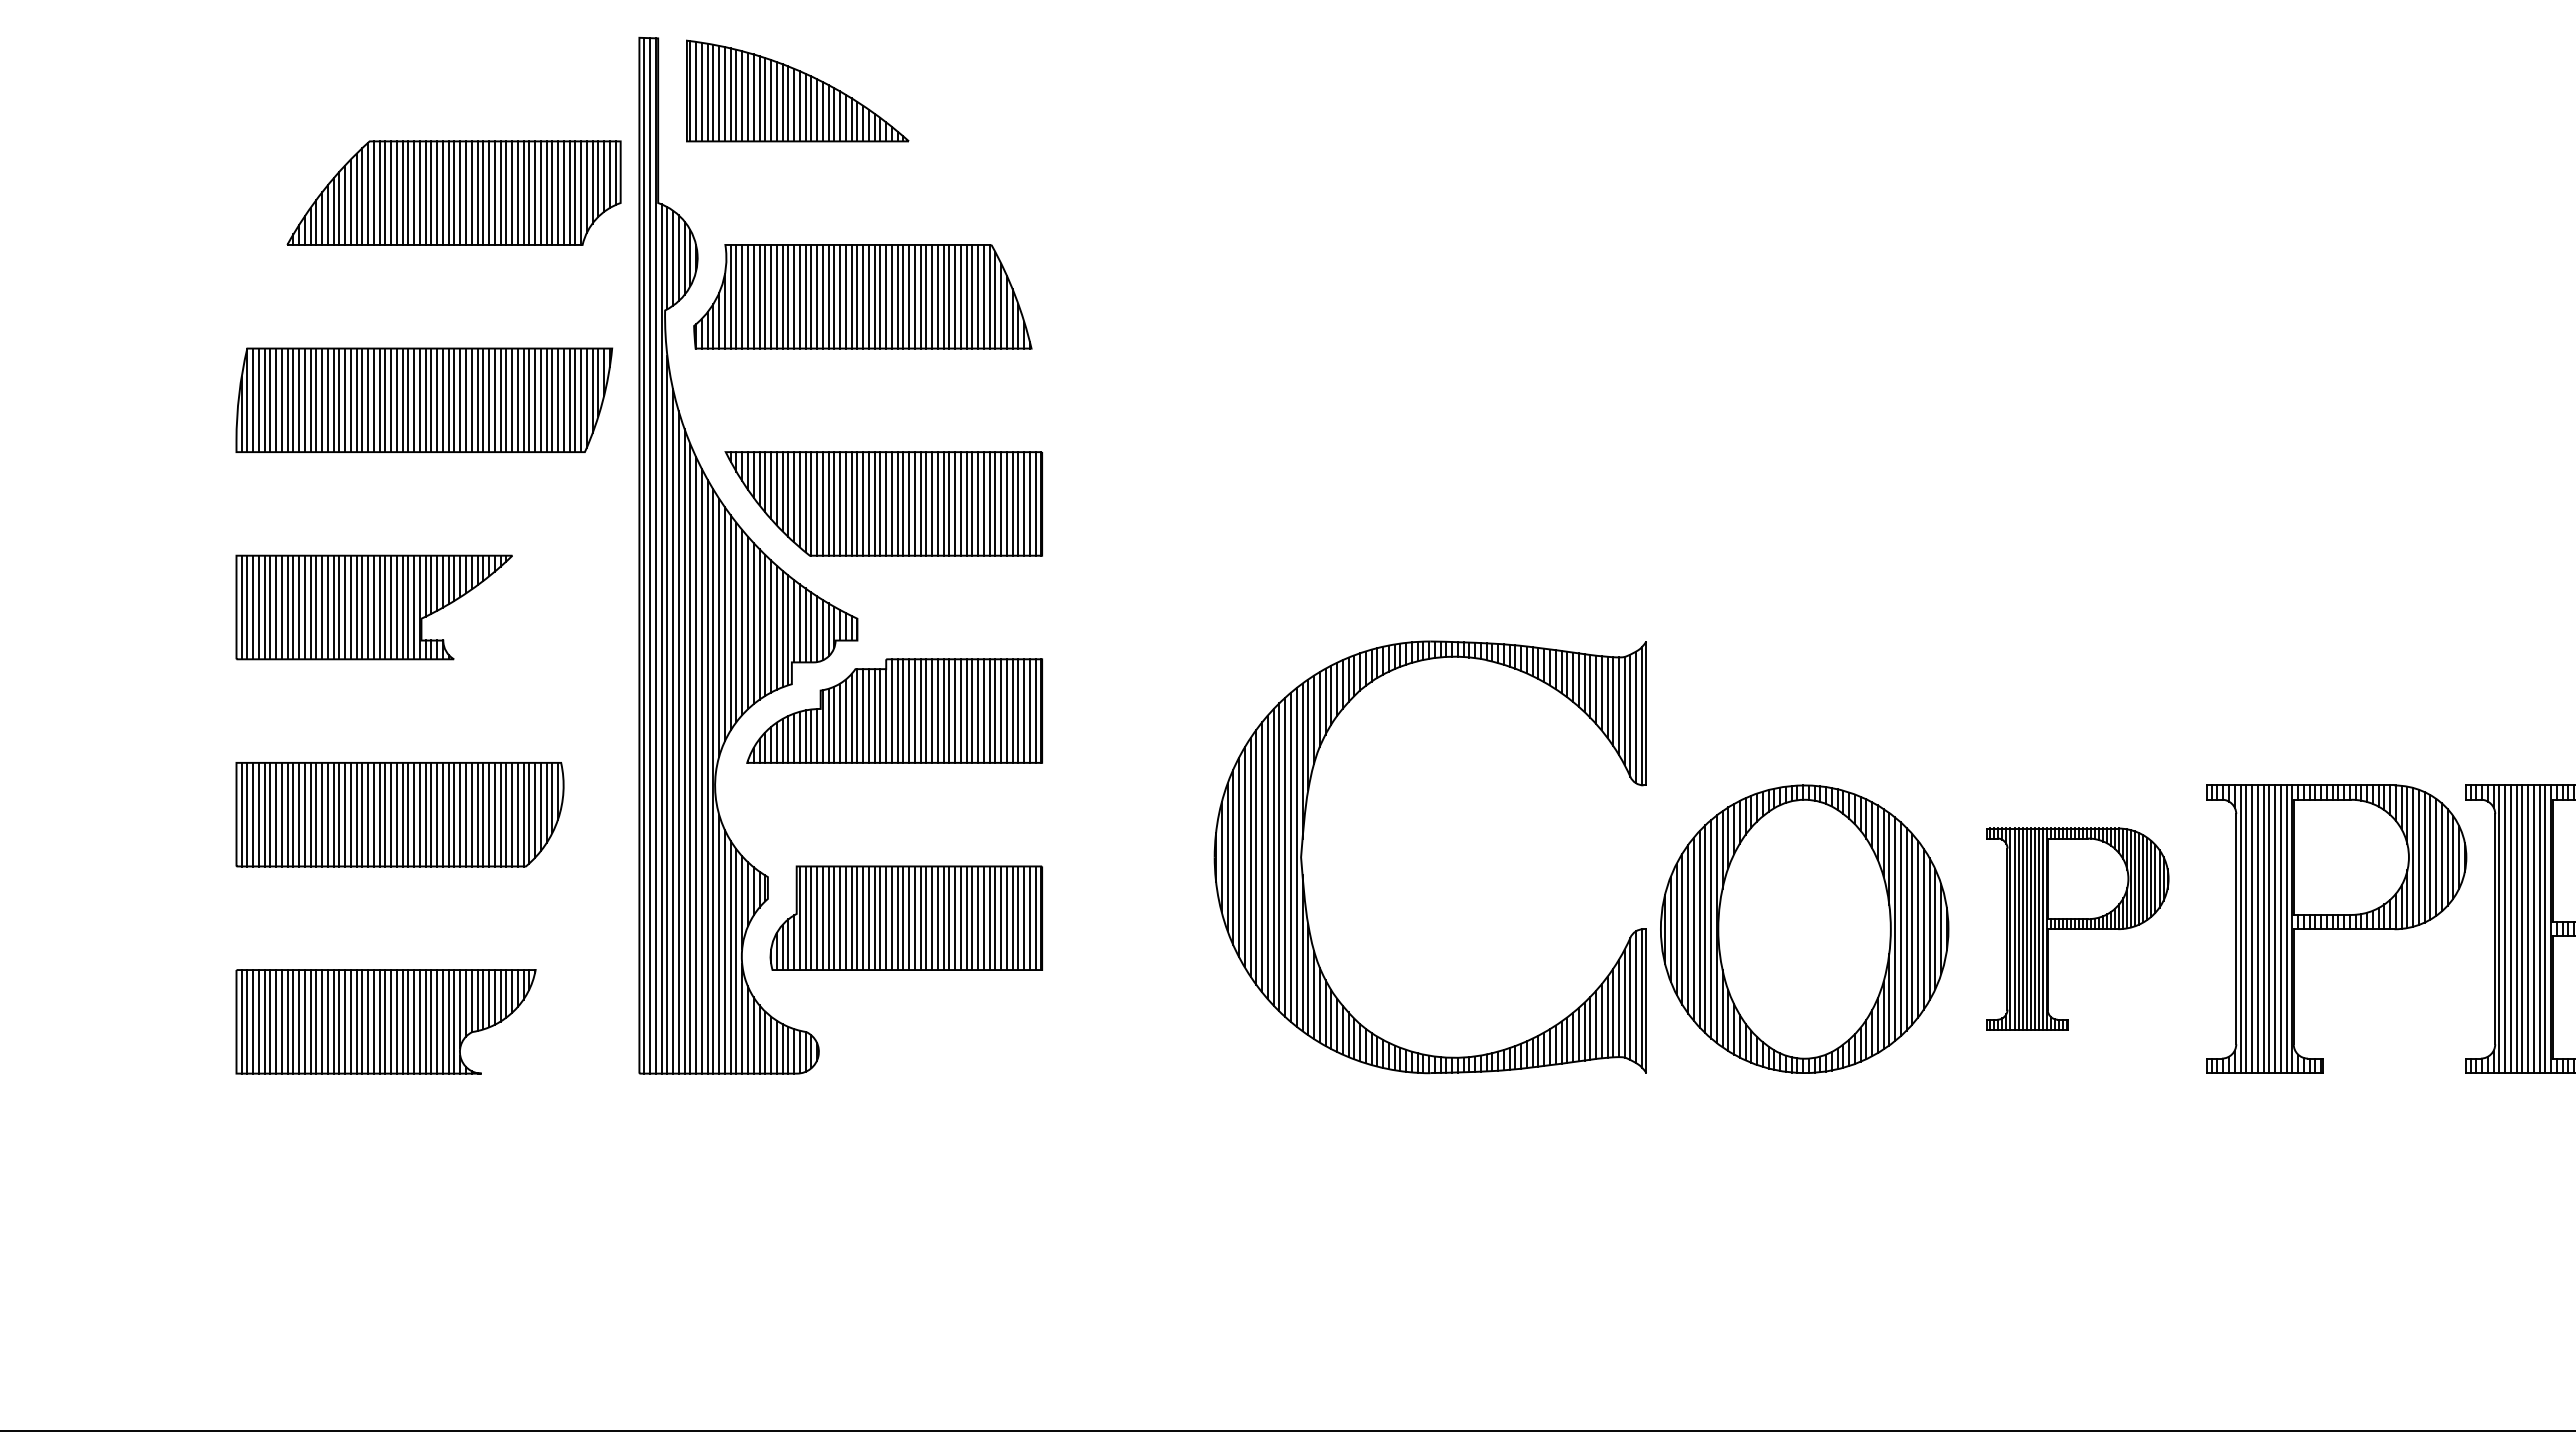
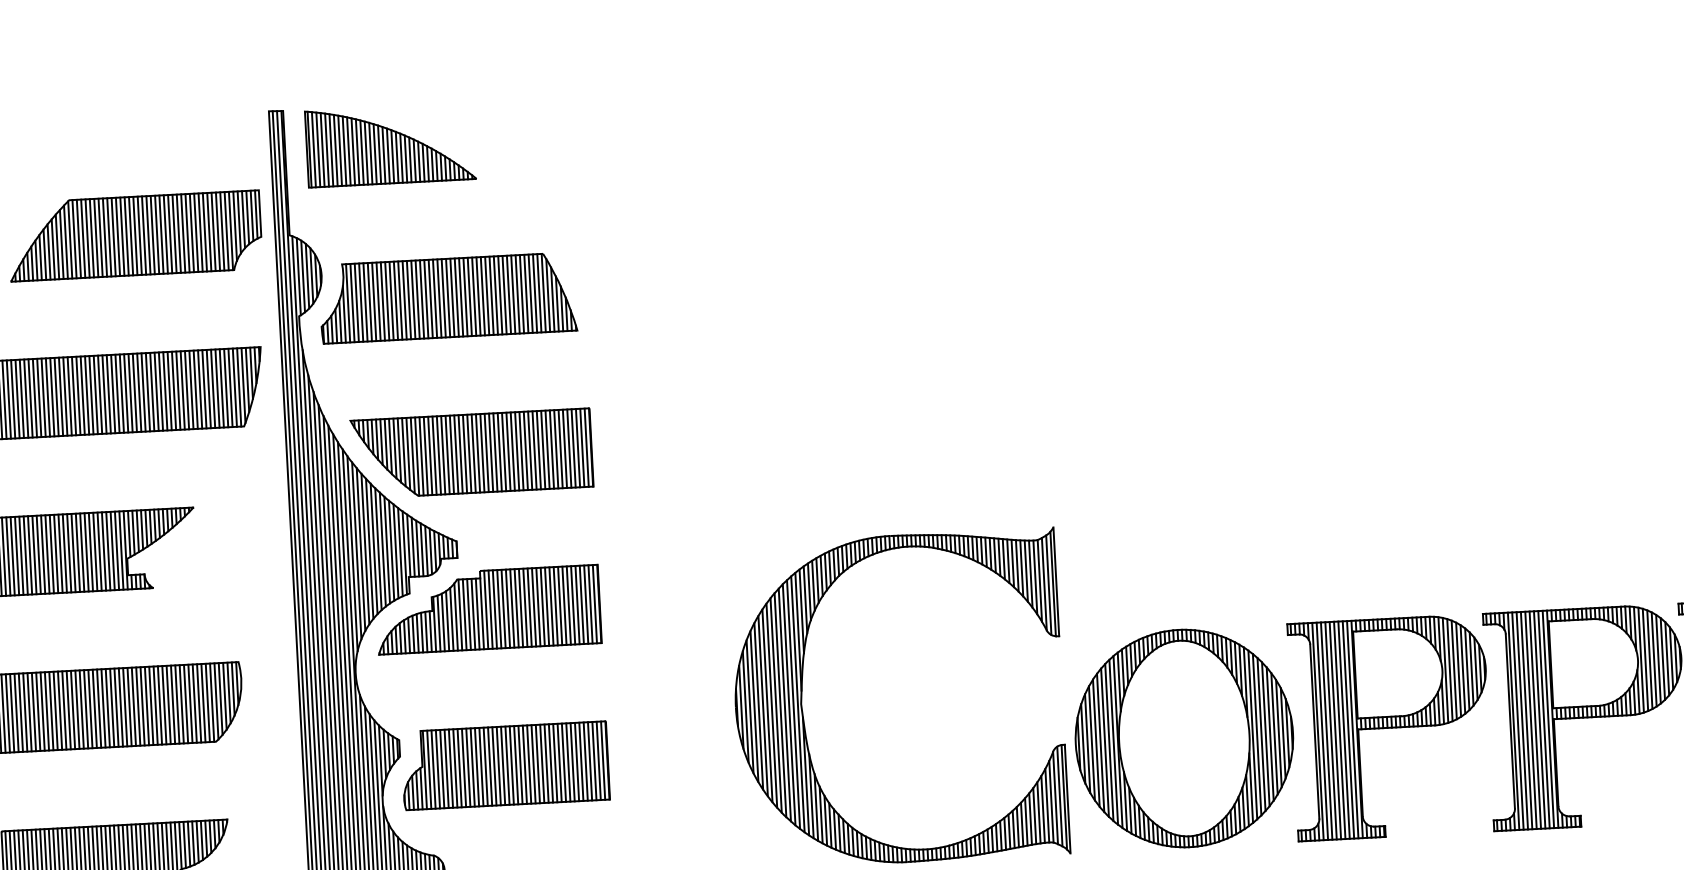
part: (2077, 928) -> (1390, 727), size x1.43

